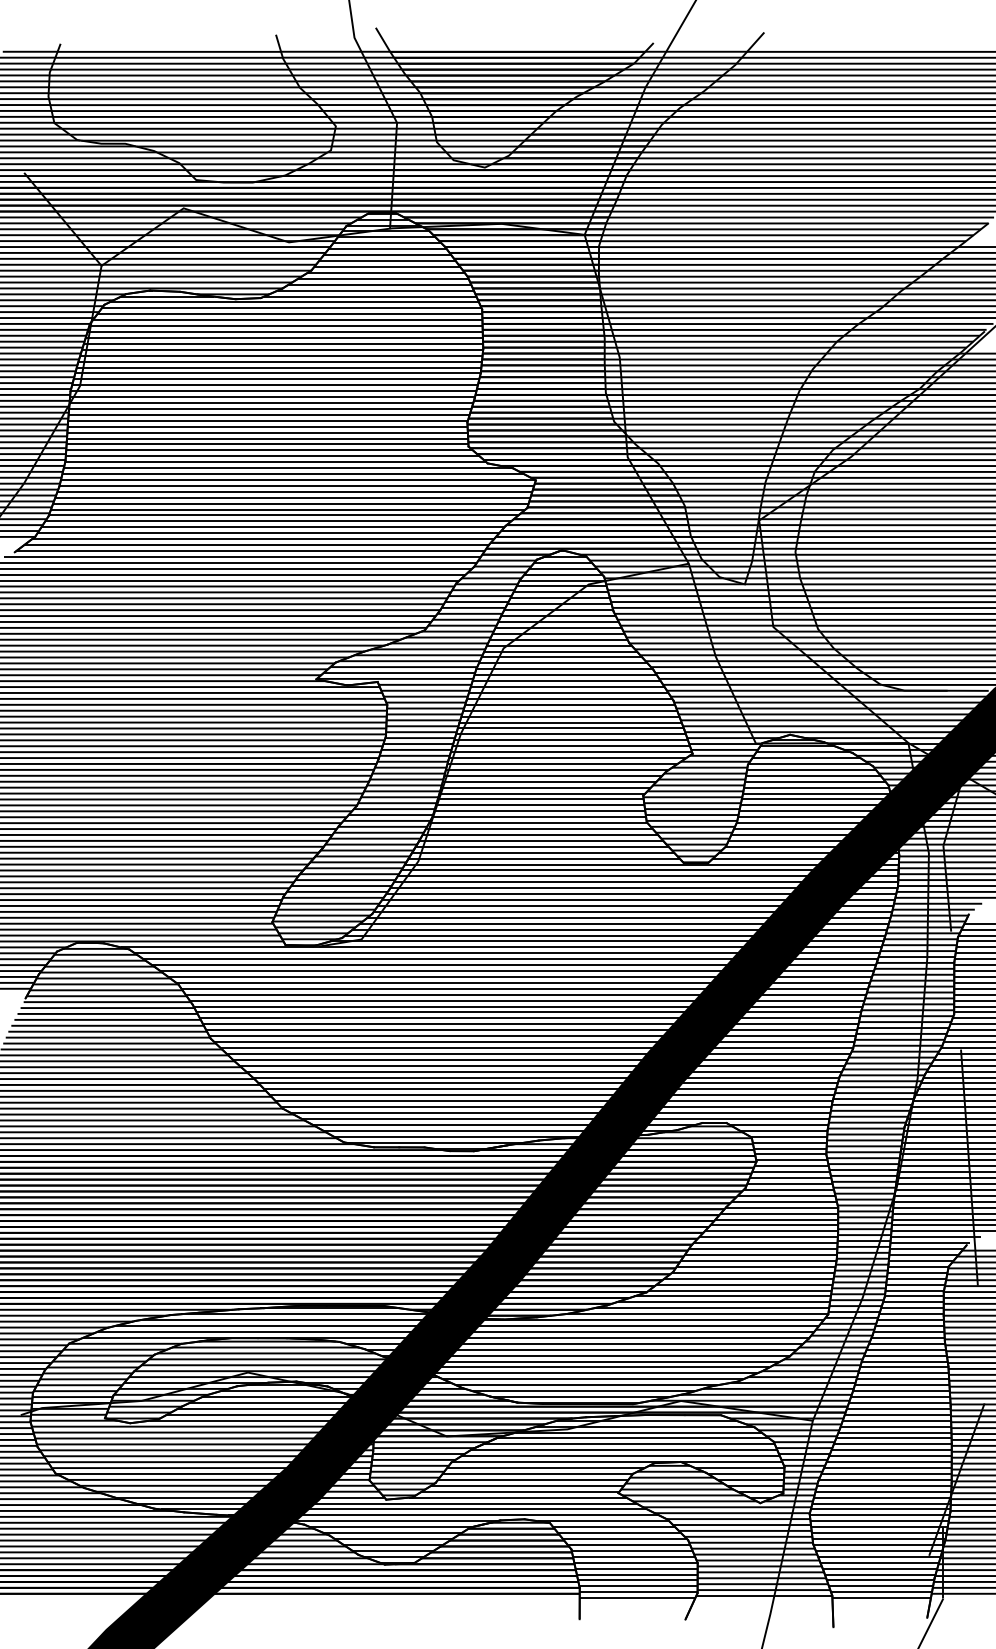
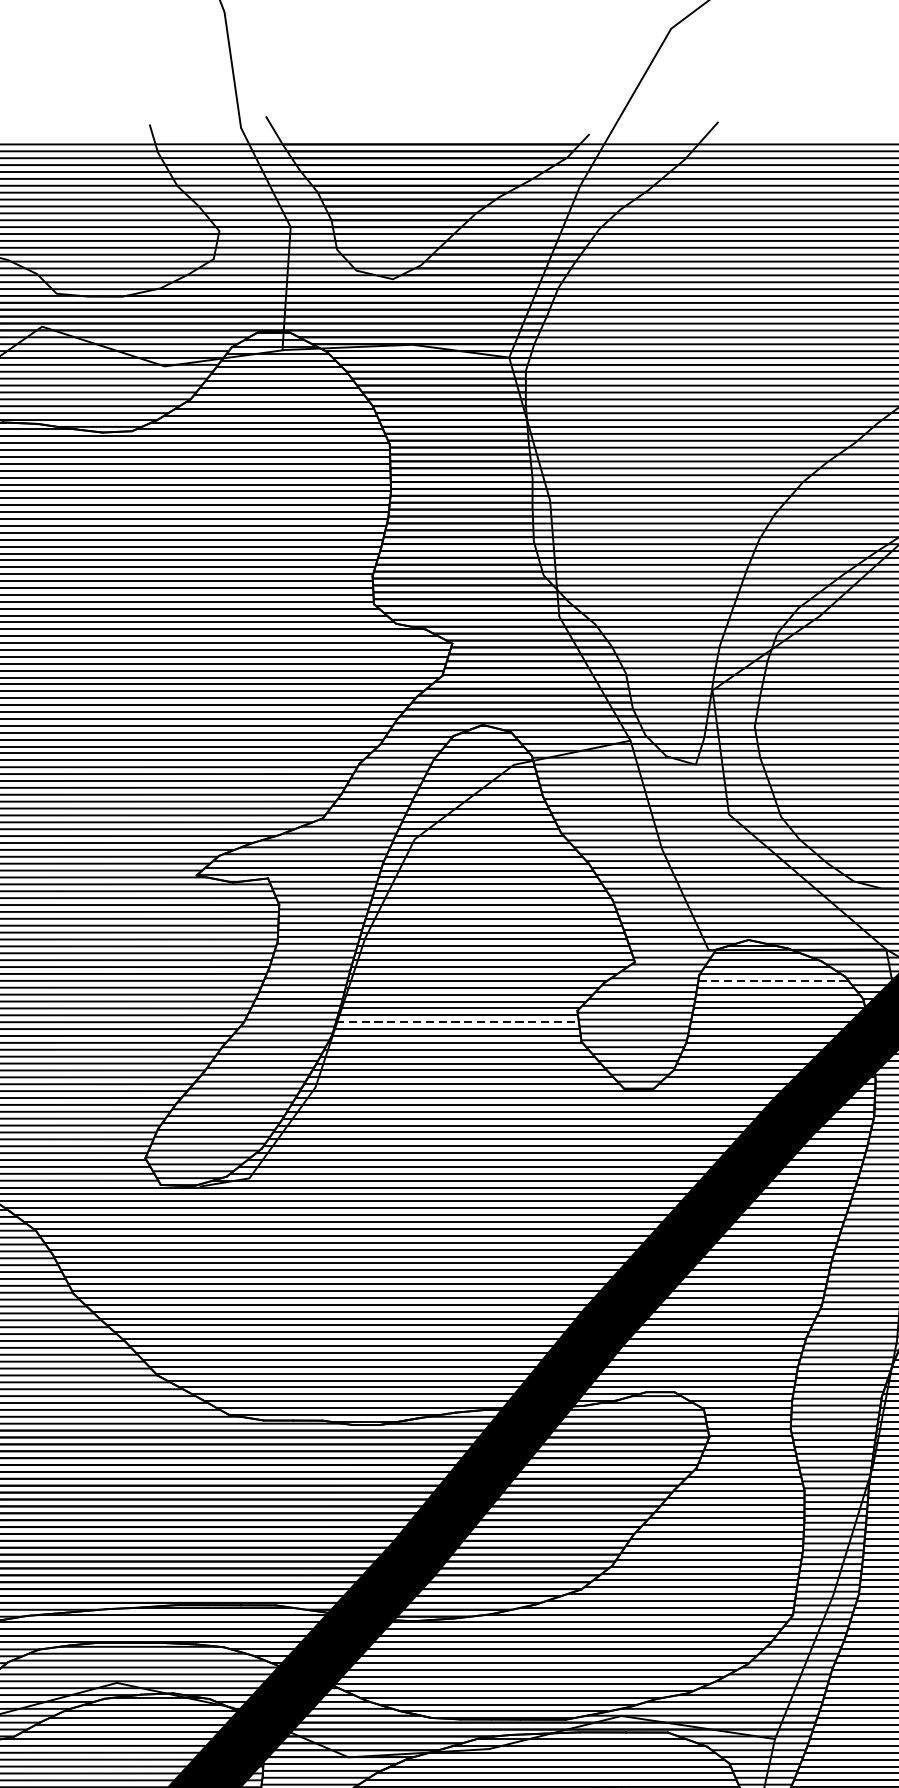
line: (812, 769) -> (774, 980), solid -> dashed
line: (540, 805) -> (457, 1022), solid -> dashed

